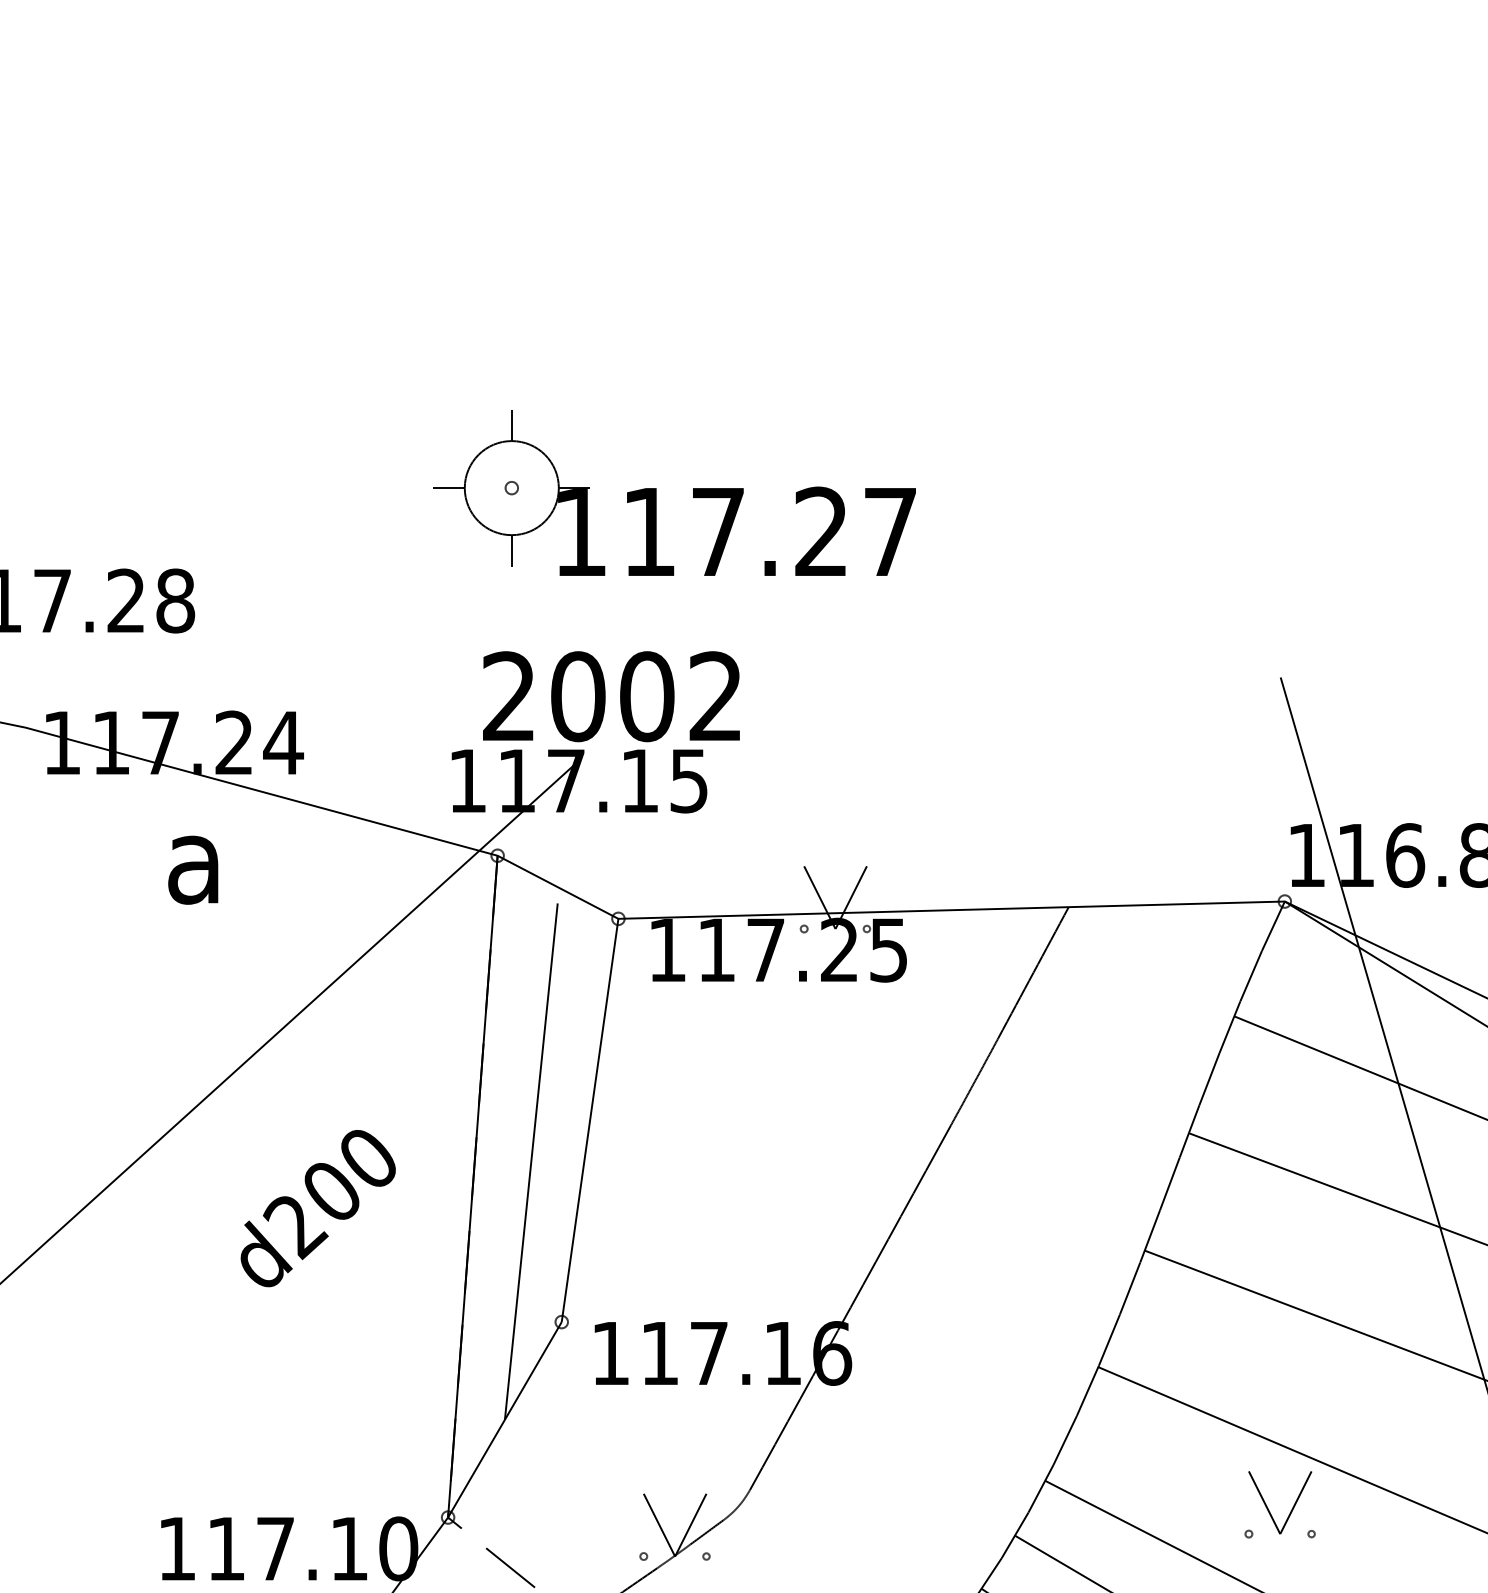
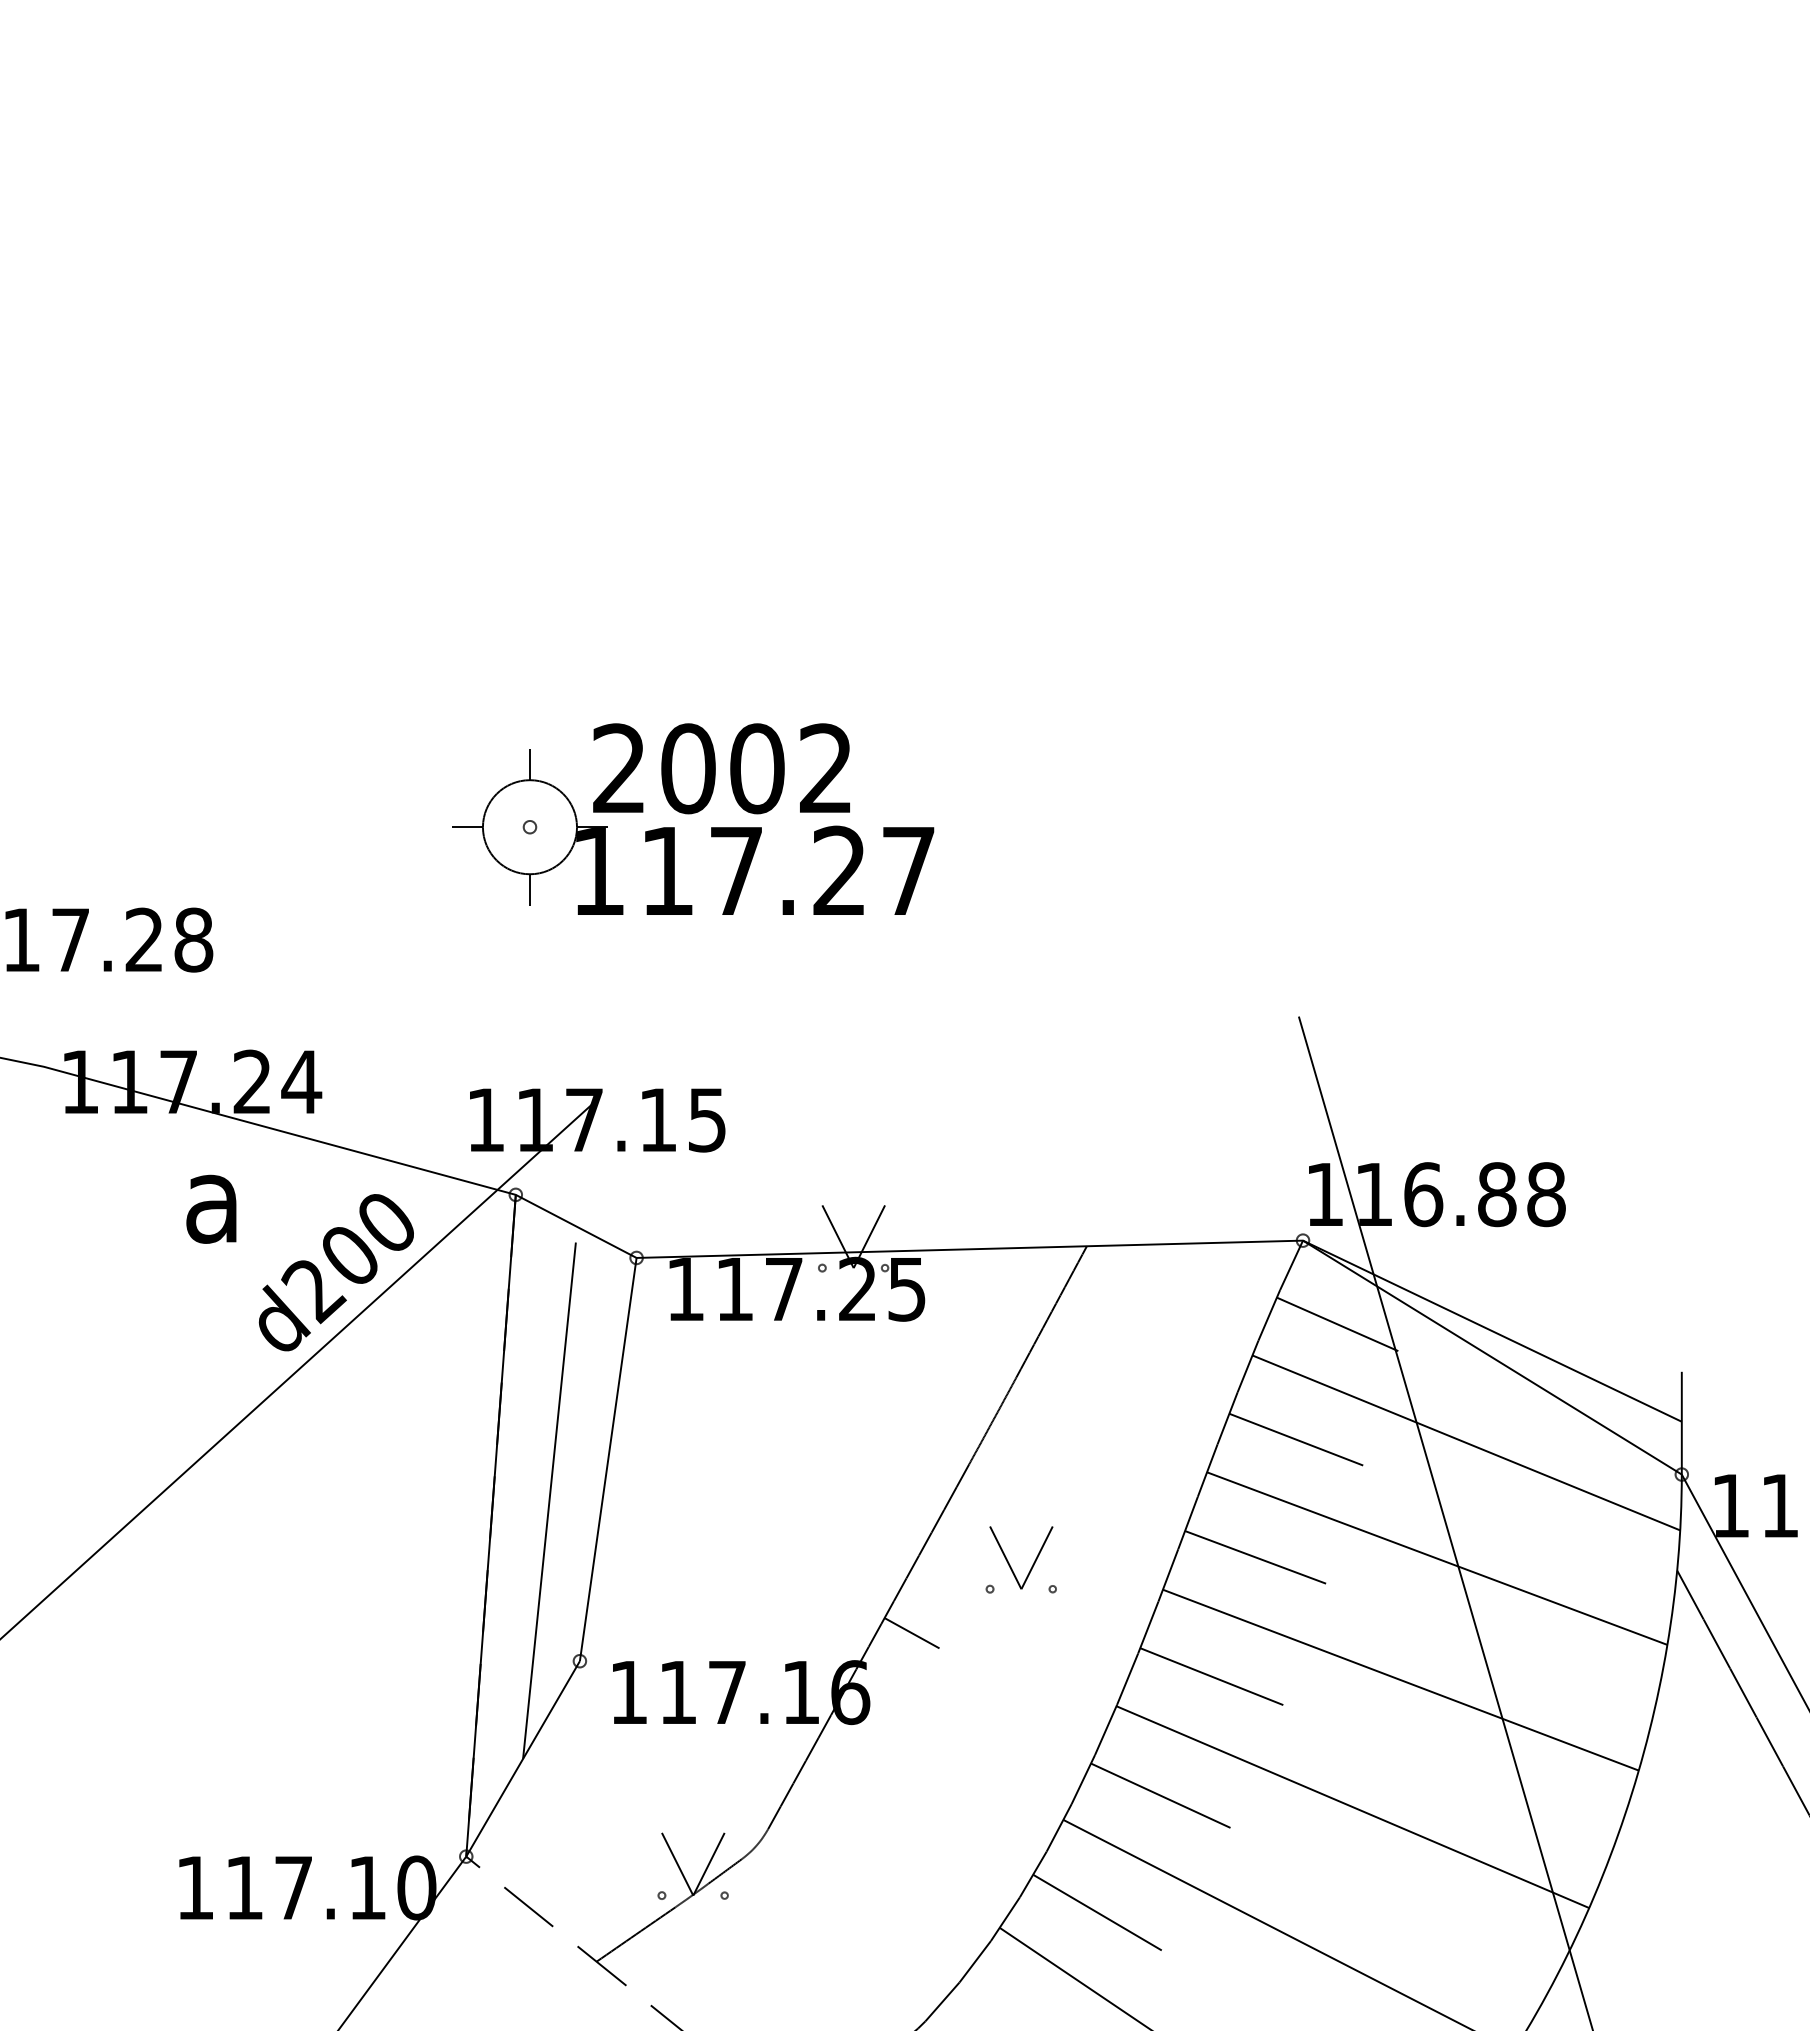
text: (611, 696) -> (721, 768), moved
line: (1319, 985) -> (1337, 1324), added
line: (1278, 1100) -> (1296, 1439), added
text: (317, 1208) -> (335, 1272), moved
line: (1237, 1218) -> (1255, 1557), added
line: (893, 1294) -> (911, 1633), added
line: (1193, 1337) -> (1211, 1676), added
line: (1142, 1456) -> (1160, 1795), added
part: (1269, 1509) -> (1010, 1564), moved

